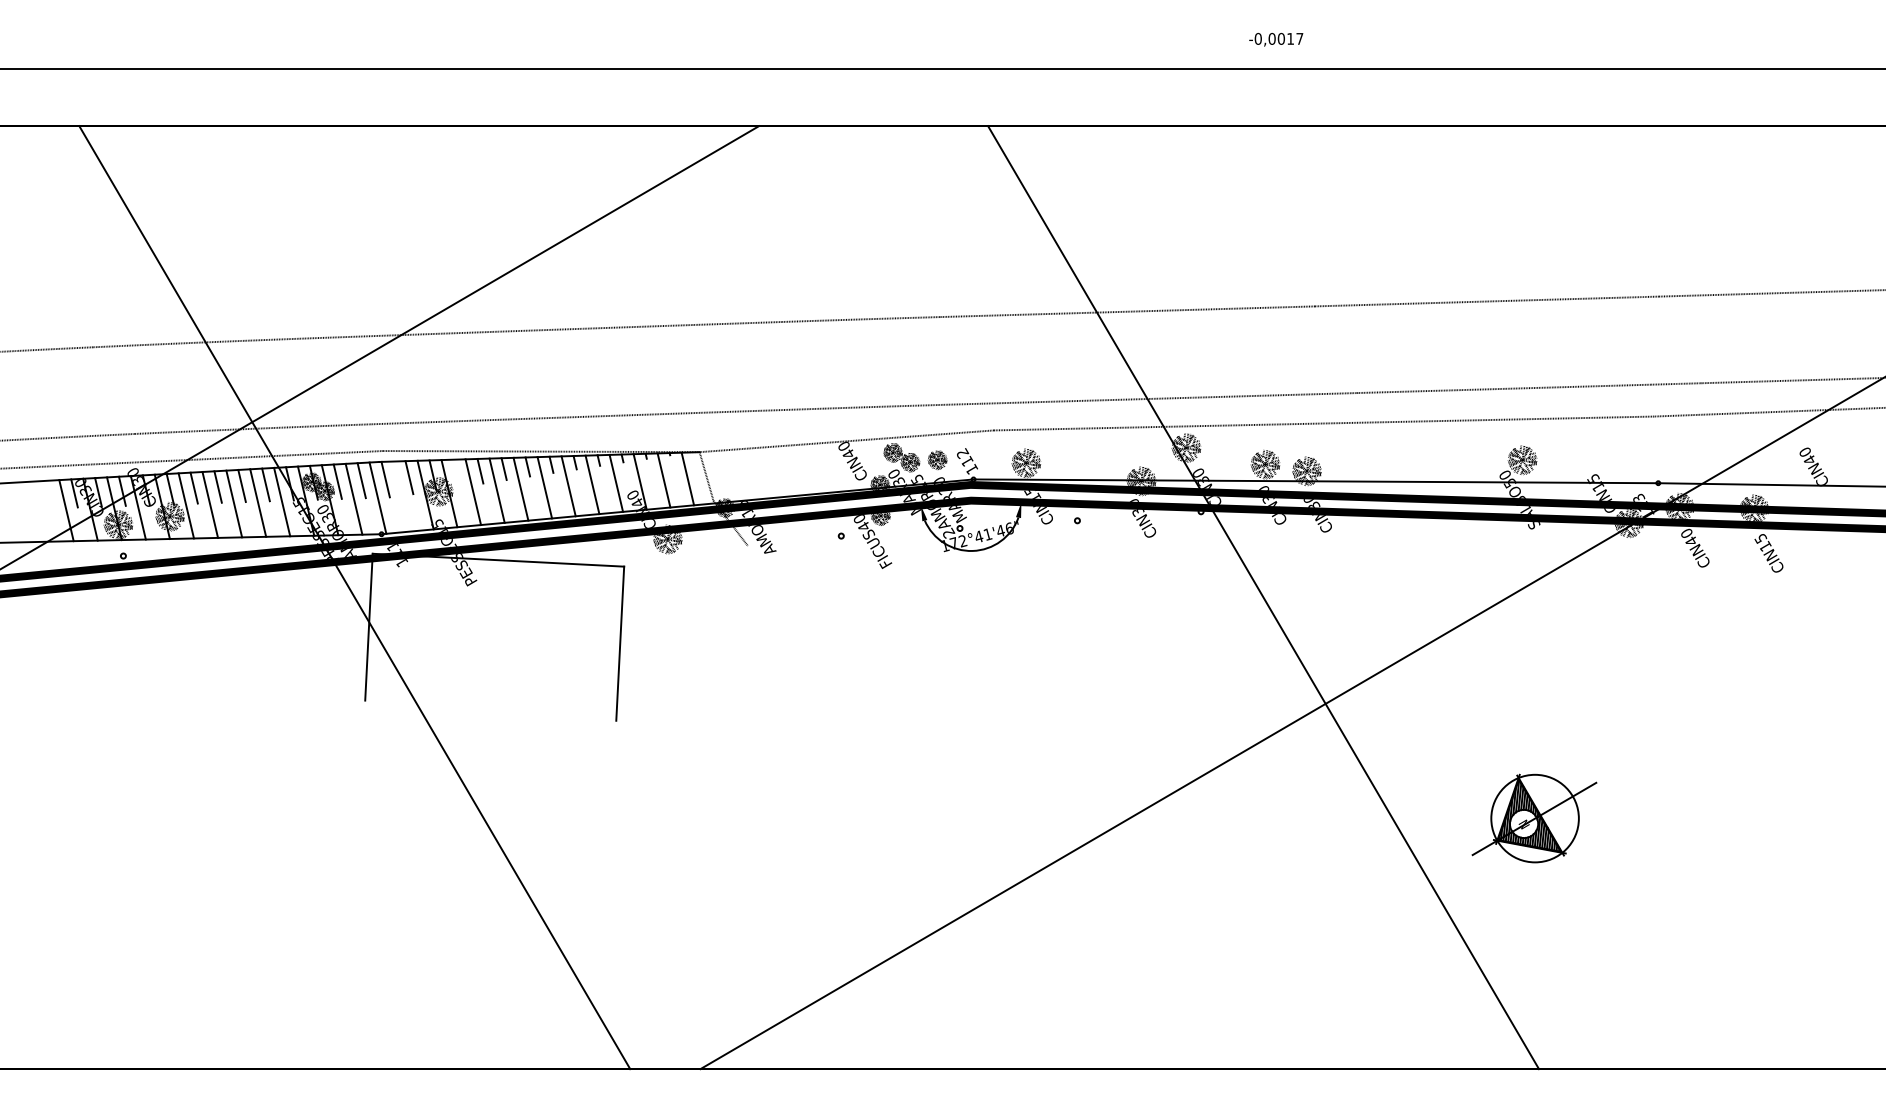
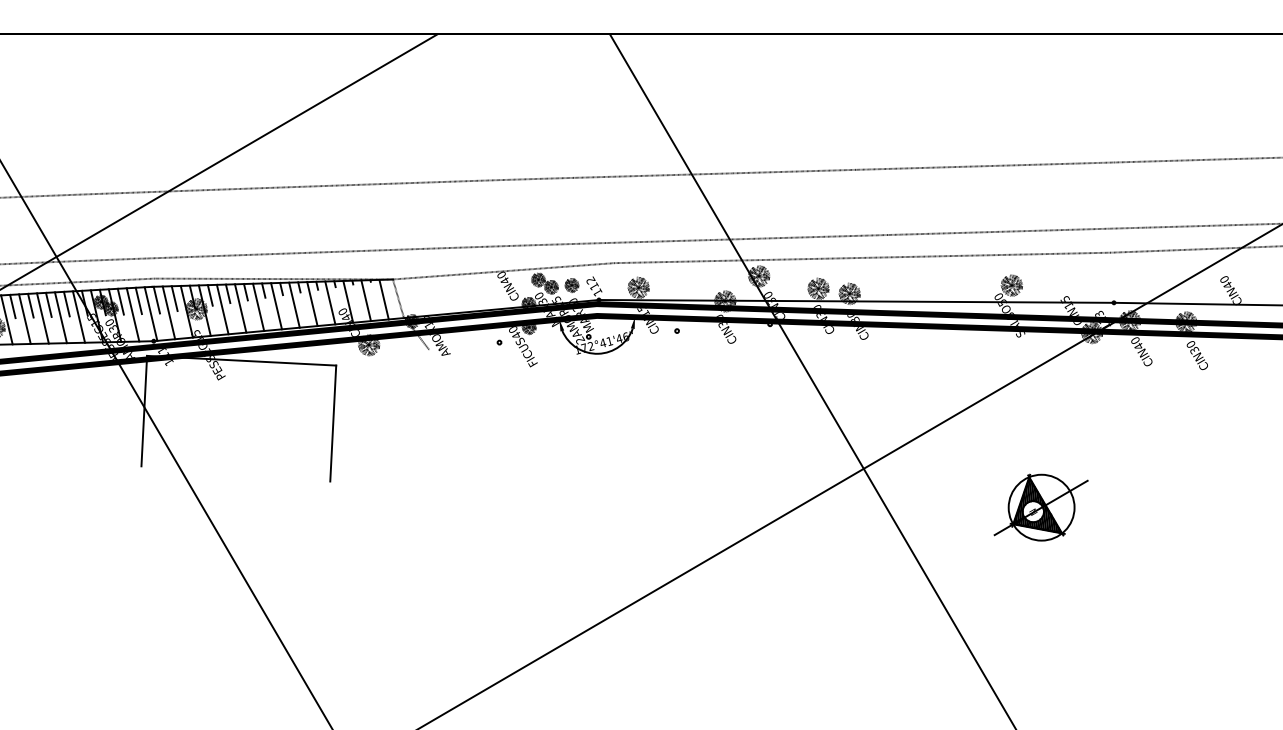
line: (456, 473) -> (210, 295), added
line: (401, 496) -> (168, 312), added
text: (1762, 542) -> (1192, 347), CIN15 -> CIN30
part: (1534, 818) -> (1041, 507), moved

